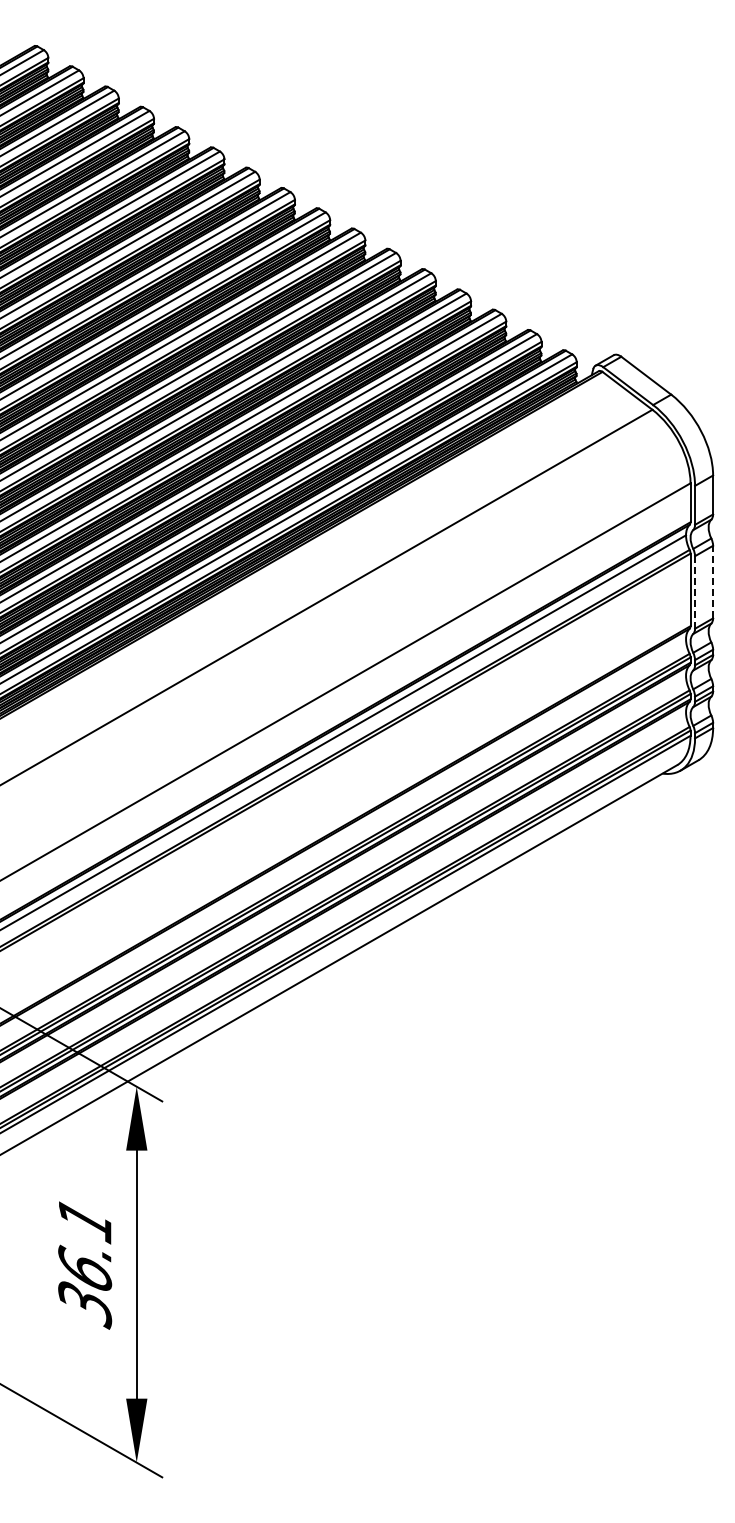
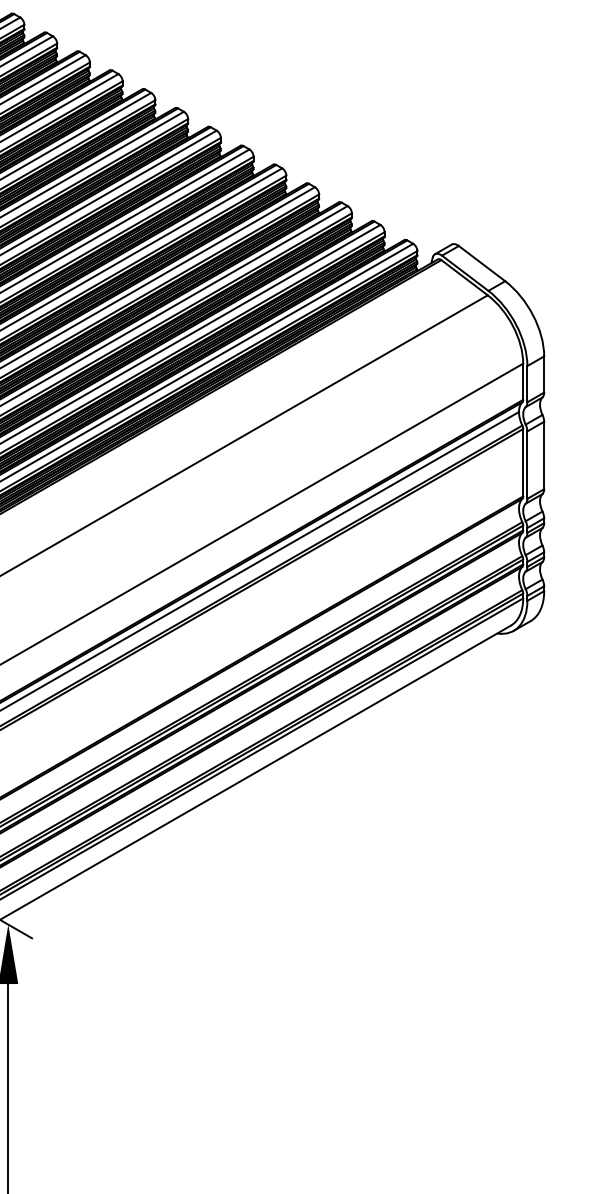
line: (713, 581) -> (544, 454), dashed -> solid
line: (695, 591) -> (527, 464), dashed -> solid

